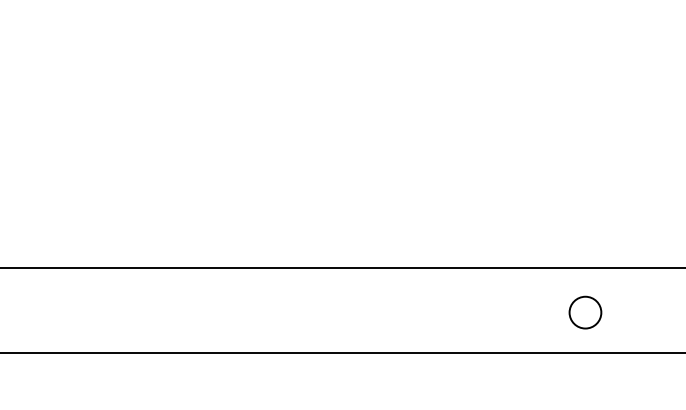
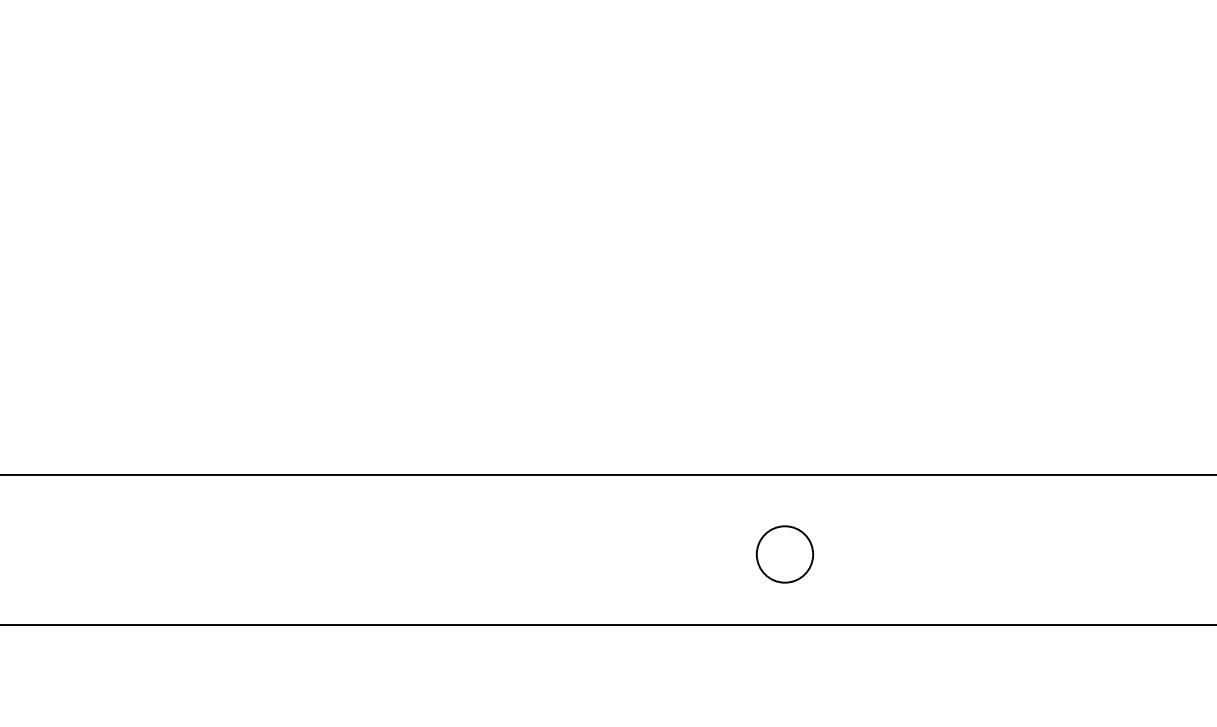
circle: (585, 312) -> (785, 554), moved

